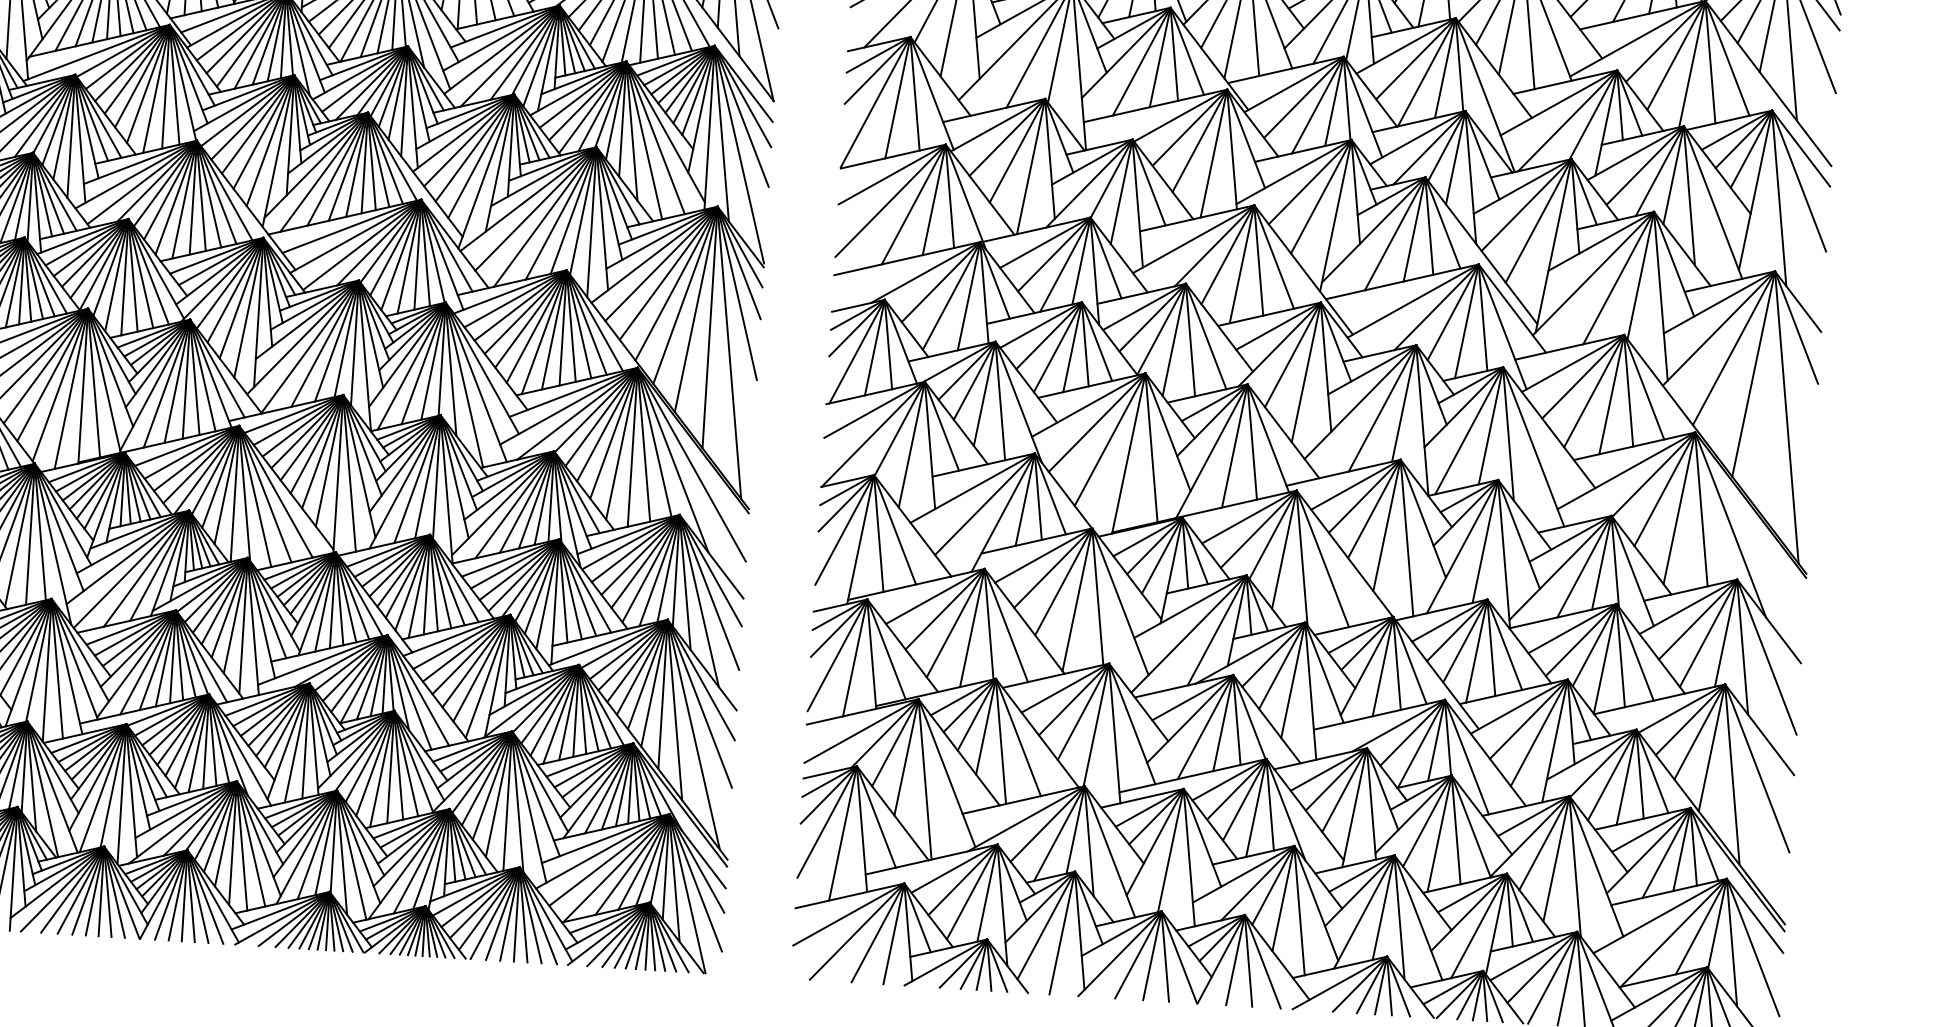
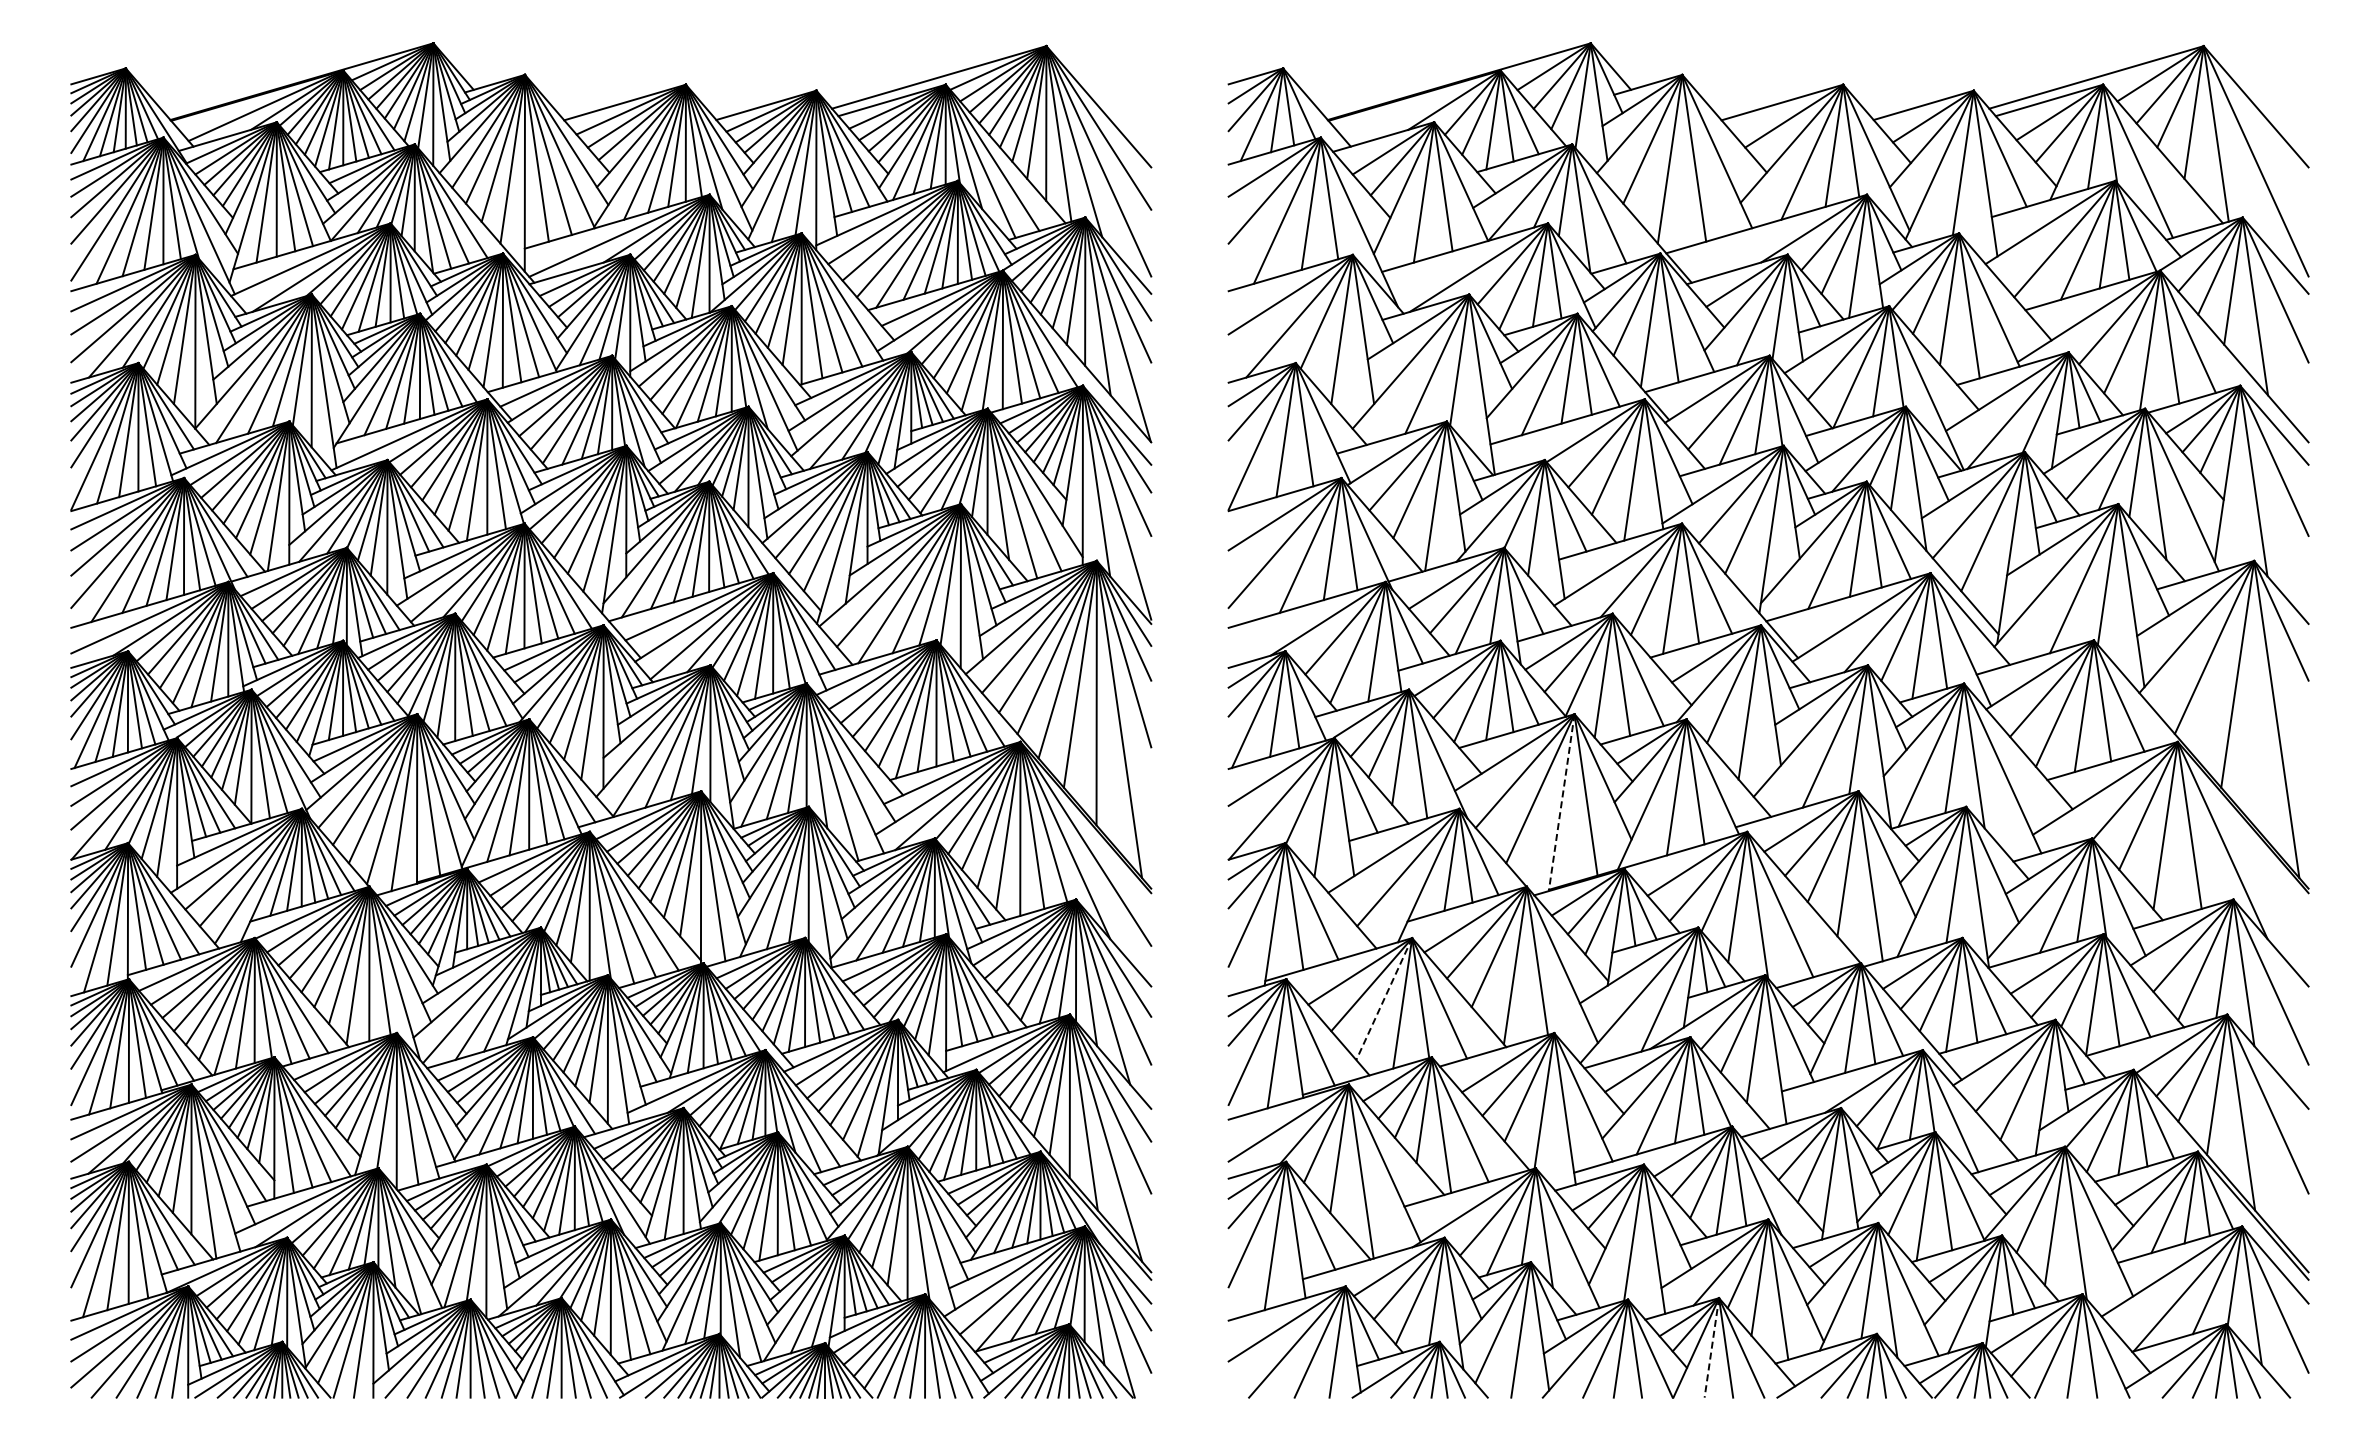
line: (1128, 454) -> (1561, 803), solid -> dashed
line: (955, 623) -> (1384, 999), solid -> dashed
line: (1235, 960) -> (1711, 1348), solid -> dashed

